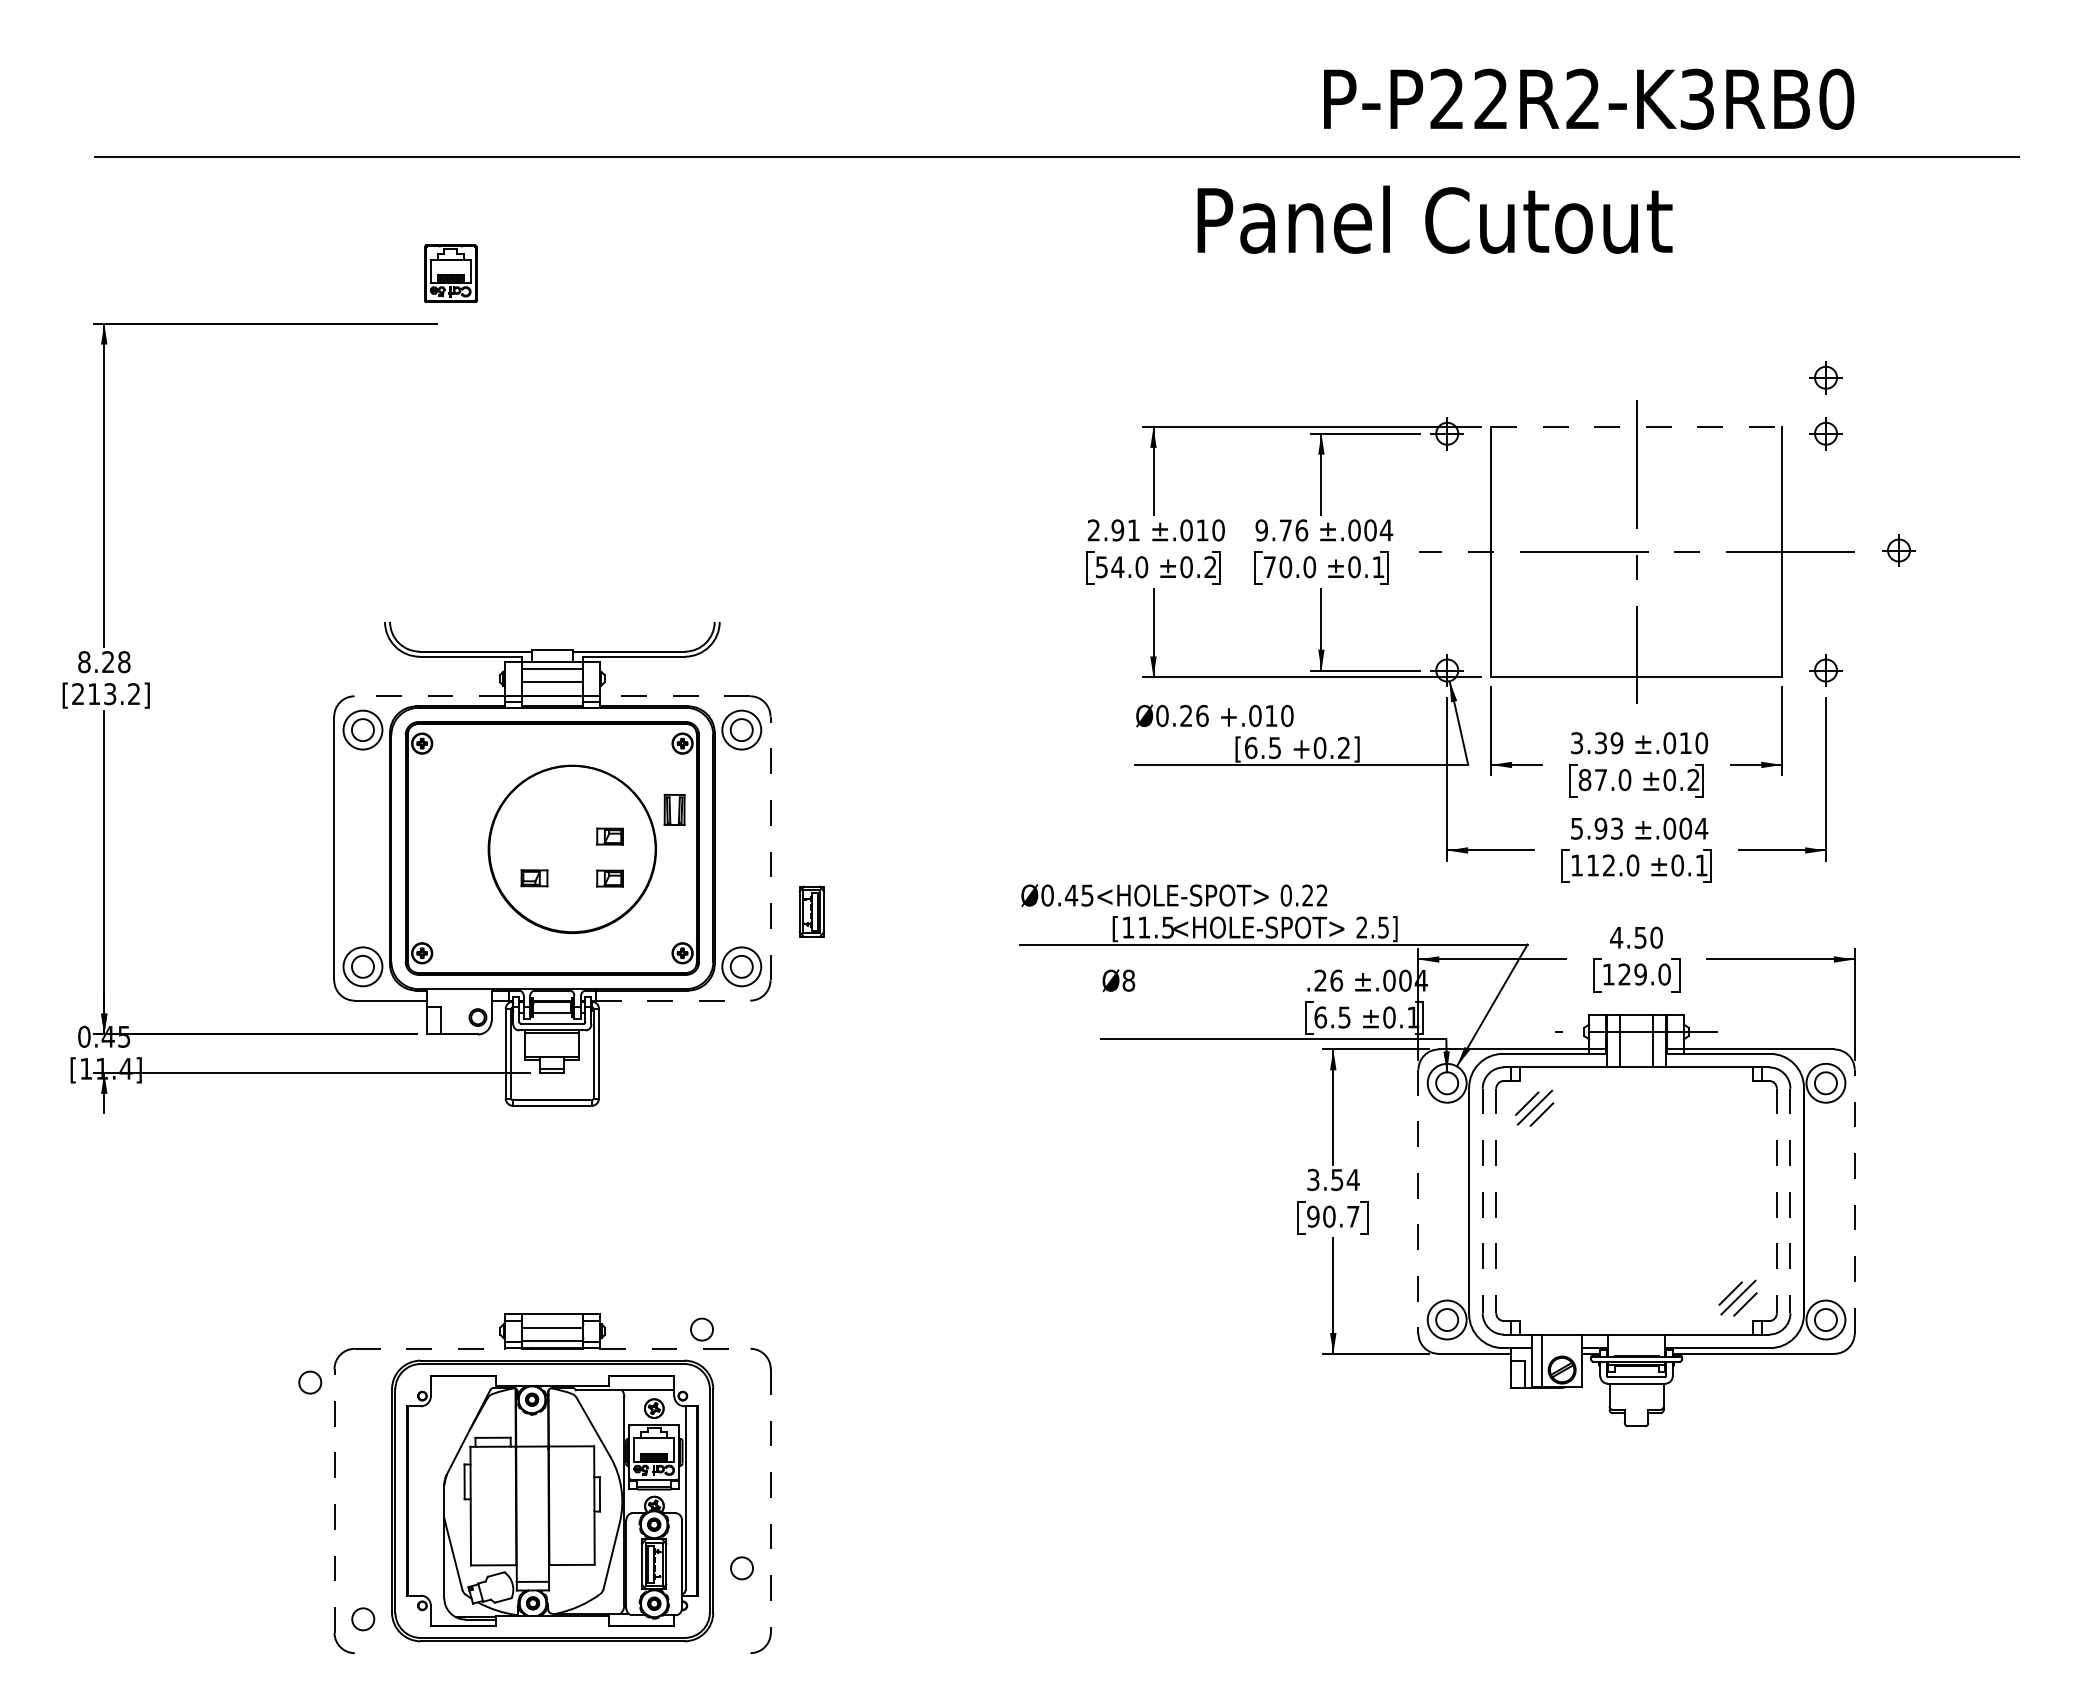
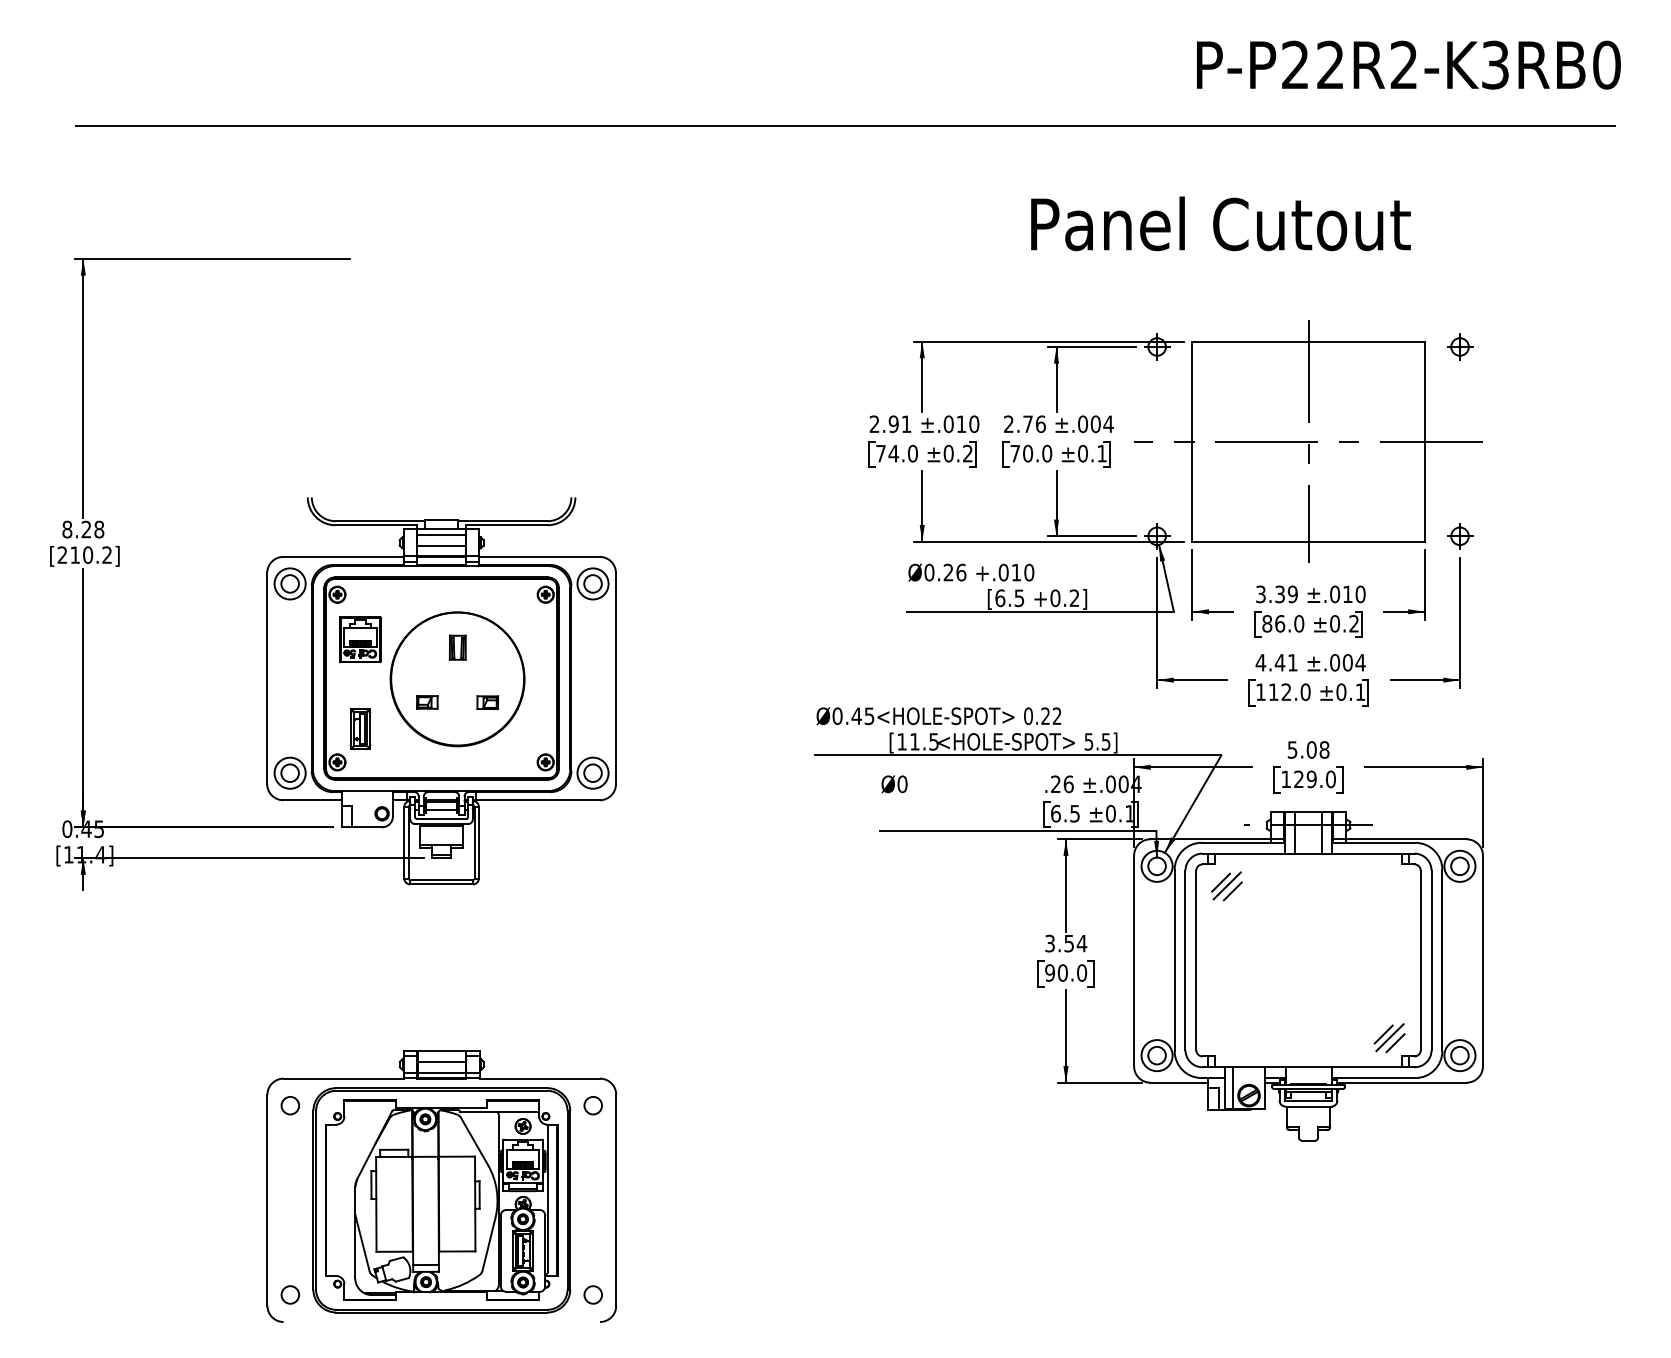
text: (1589, 98) -> (1409, 64), moved
text: (1434, 219) -> (1220, 223), moved
part: (450, 273) -> (360, 639), moved
part: (1825, 377) -> (1459, 301), removed
line: (1637, 427) -> (1309, 341), dashed -> solid
text: (1261, 530) -> (1008, 424), 9.76 -> 2.76
part: (1898, 550) -> (1517, 440), removed
text: (1101, 567) -> (880, 453), 54.0 -> 74.0
text: (110, 694) -> (88, 555), [213.2] -> [210.2]
line: (429, 696) -> (343, 557), dashed -> solid
line: (674, 696) -> (539, 557), dashed -> solid
text: (1600, 780) -> (1279, 624), 87.0 -> 86.0
part: (674, 809) -> (457, 647), moved
text: (1596, 828) -> (1276, 662), 5.93 -> 4.41
part: (609, 836) -> (487, 669), removed
line: (770, 848) -> (616, 678), dashed -> solid
part: (811, 911) -> (360, 728), moved
text: (1361, 927) -> (1088, 741), 2.5] -> 5.5]
text: (1636, 937) -> (1308, 749), 4.50 -> 5.08
text: (1128, 980) -> (902, 784), Ø8 -> Ø0
line: (673, 1000) -> (538, 800), dashed -> solid
line: (1418, 1201) -> (1134, 960), dashed -> solid
line: (1482, 1201) -> (1185, 960), dashed -> solid
line: (1496, 1201) -> (1196, 960), dashed -> solid
line: (1776, 1201) -> (1420, 960), dashed -> solid
line: (1790, 1201) -> (1431, 960), dashed -> solid
line: (1854, 1201) -> (1482, 960), dashed -> solid
text: (1353, 1216) -> (1082, 972), 90.7 -> 90.0
circle: (701, 1329) -> (592, 1105), moved
line: (430, 1348) -> (344, 1078), dashed -> solid
line: (675, 1348) -> (540, 1078), dashed -> solid
circle: (310, 1382) -> (290, 1105), moved
line: (334, 1500) -> (267, 1199), dashed -> solid
line: (770, 1500) -> (616, 1199), dashed -> solid
circle: (741, 1568) -> (592, 1295), moved

